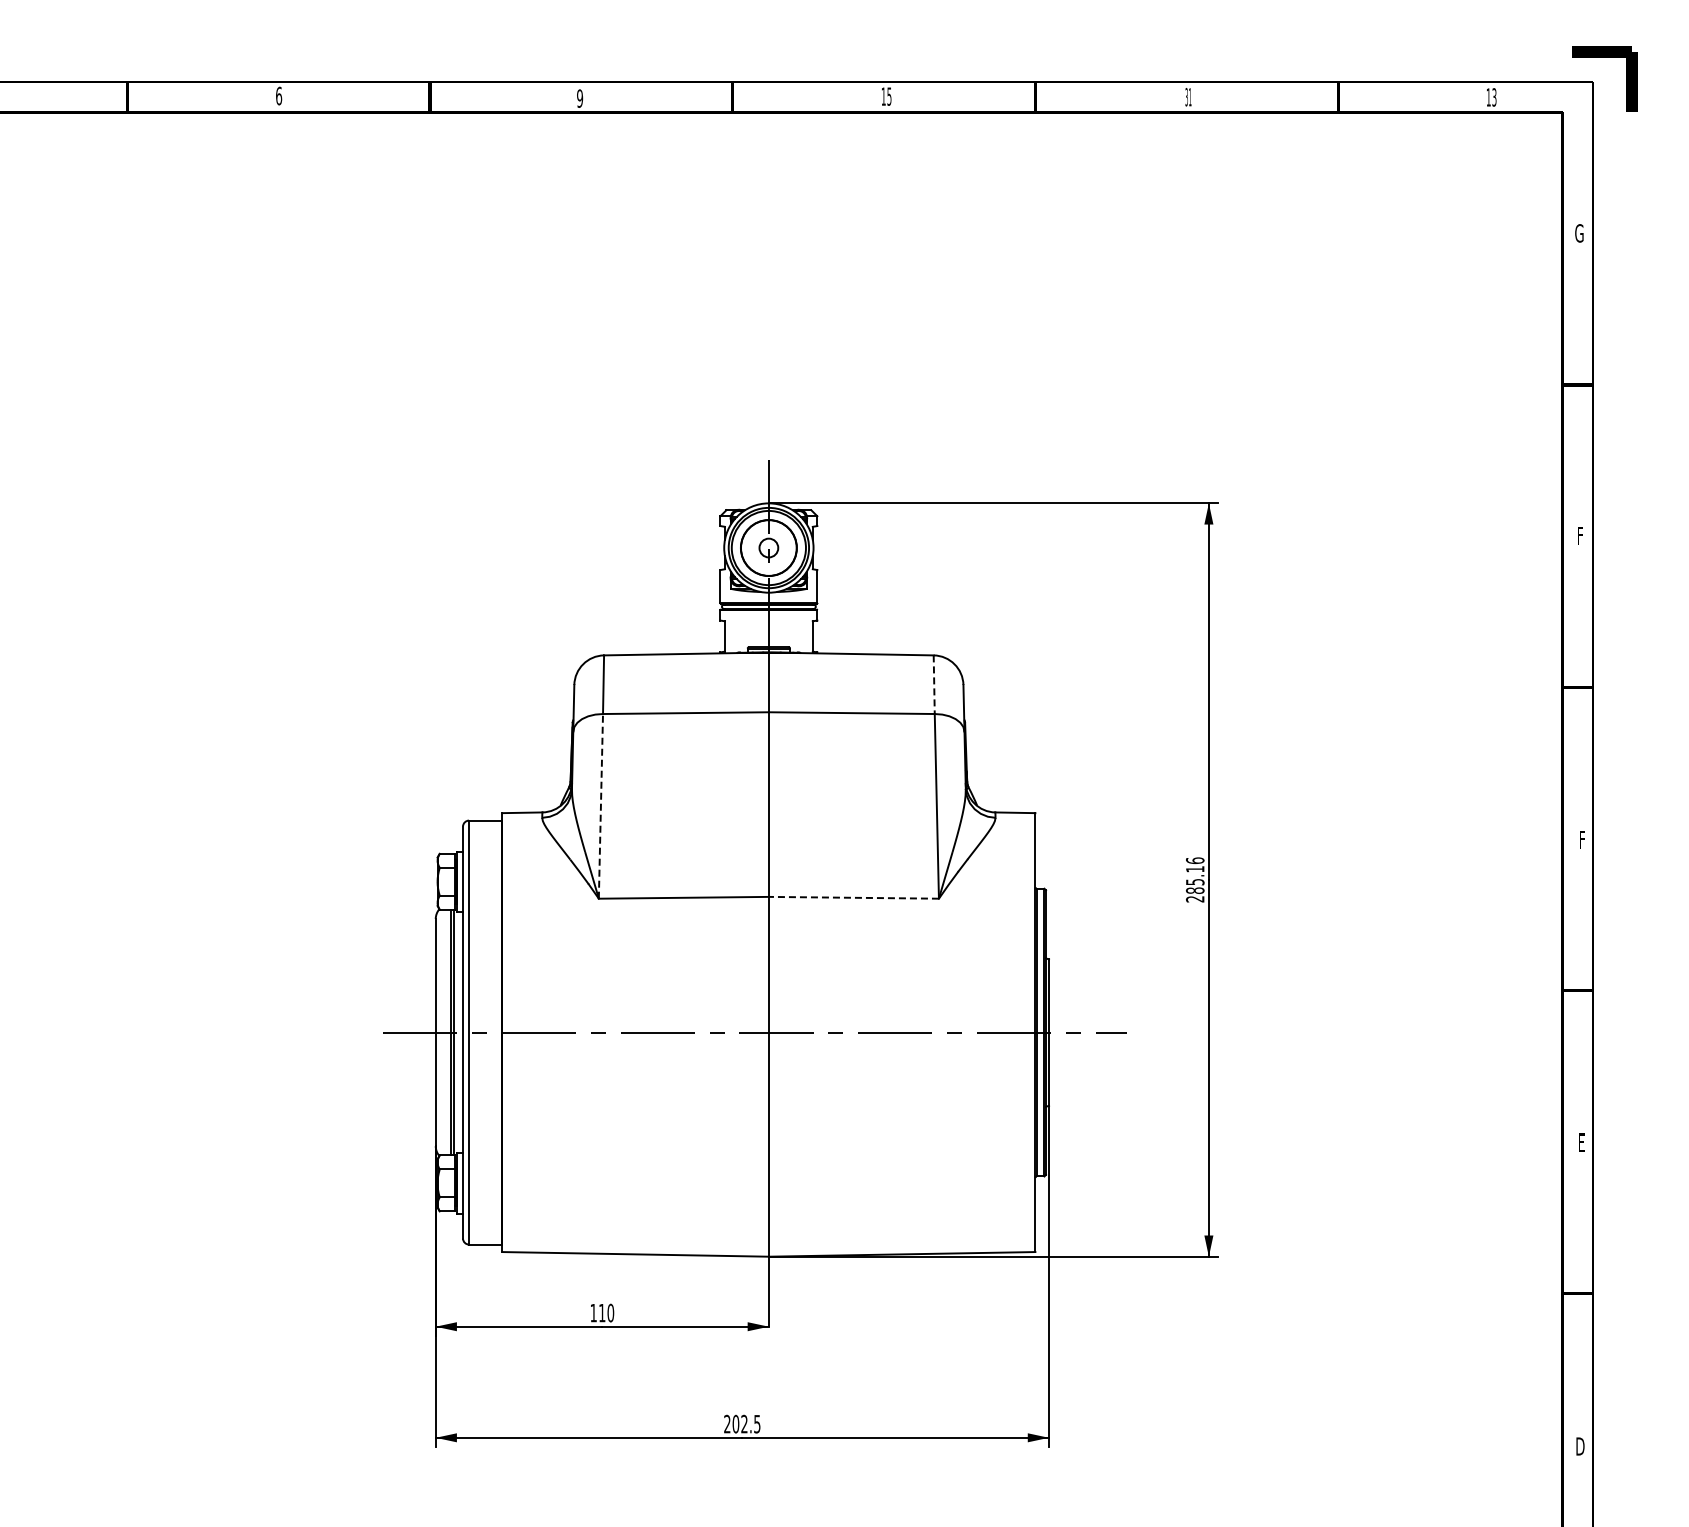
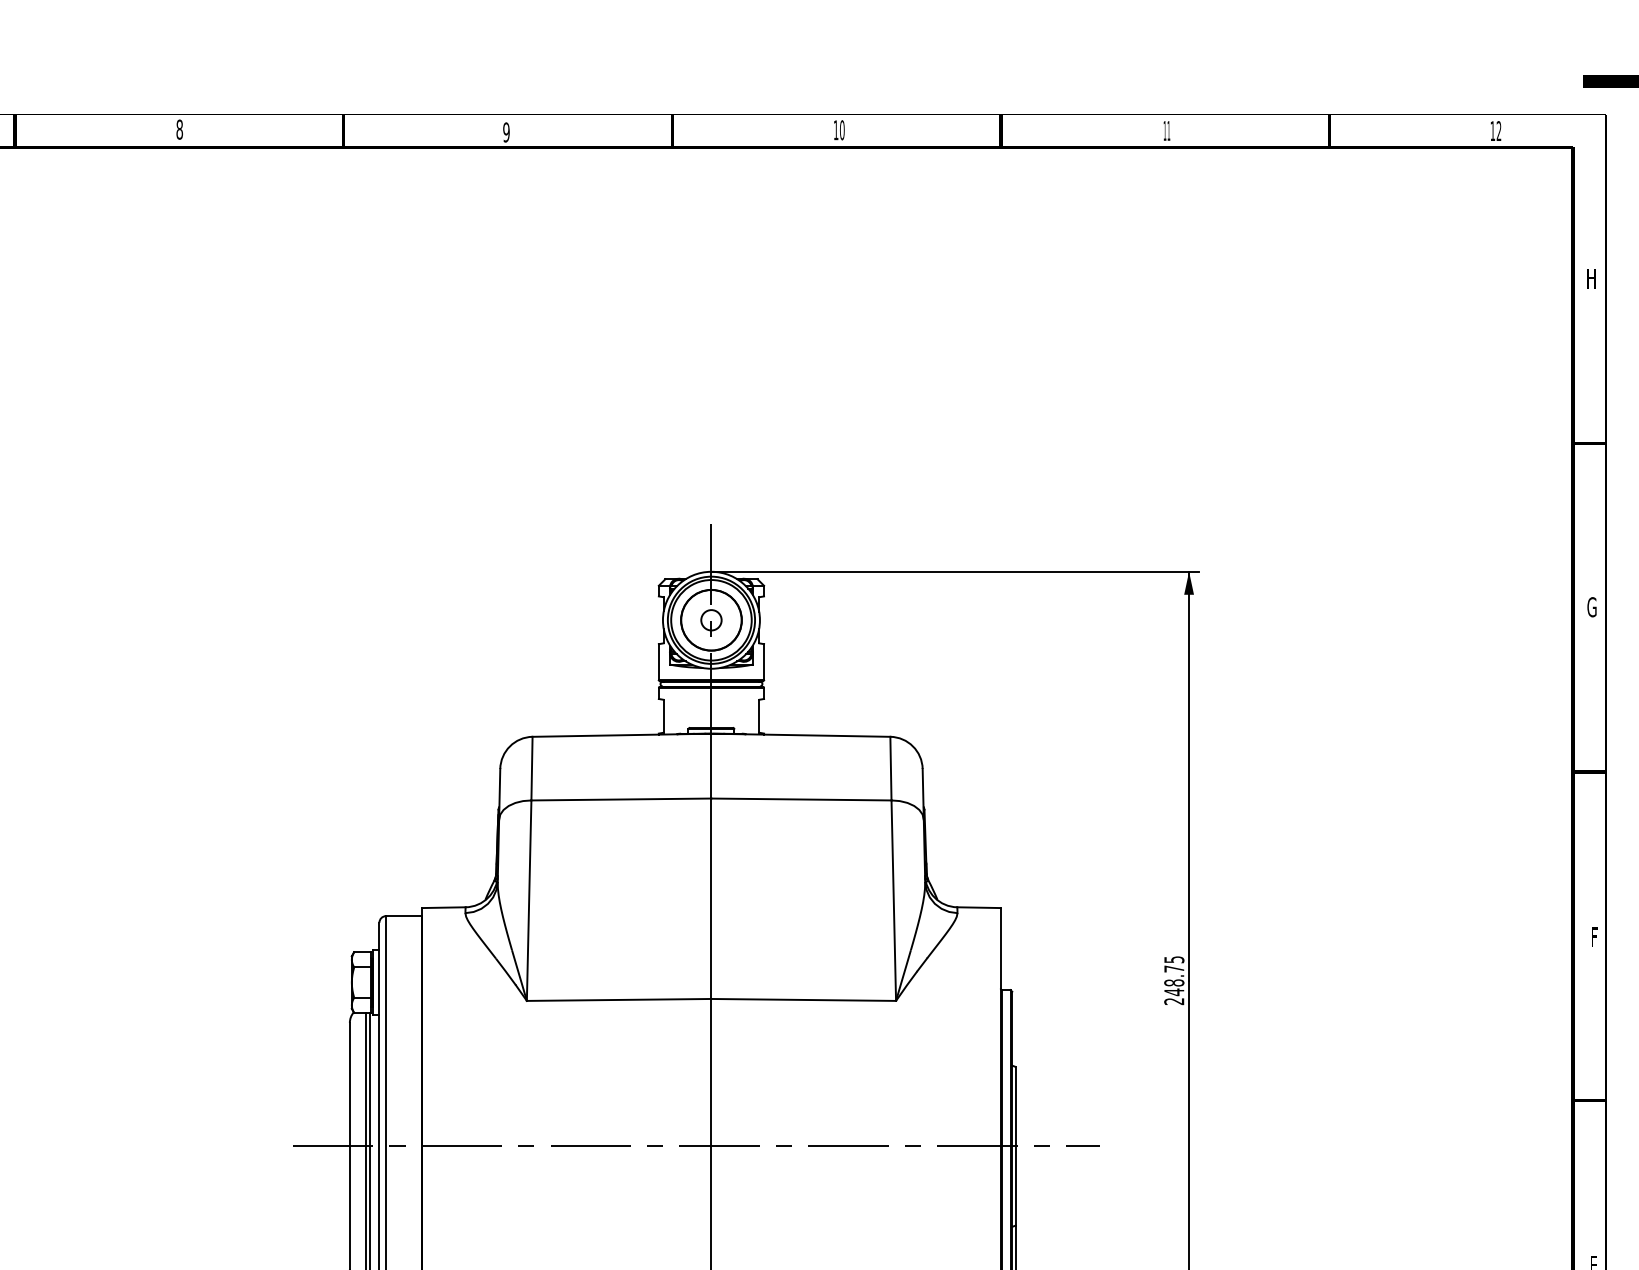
text: (279, 95) -> (180, 129), 6 -> 8
text: (889, 96) -> (842, 130), 15 -> 10
text: (1186, 97) -> (1164, 131), 31 -> 11
text: (1494, 97) -> (1499, 131), 13 -> 12
text: (1579, 233) -> (1591, 278), G -> H
text: (1579, 535) -> (1591, 606), F -> G
line: (934, 685) -> (891, 769), dashed -> solid
line: (600, 805) -> (528, 899), dashed -> solid
text: (1194, 875) -> (1173, 975), 285.16 -> 248.75
line: (853, 897) -> (803, 999), dashed -> solid

